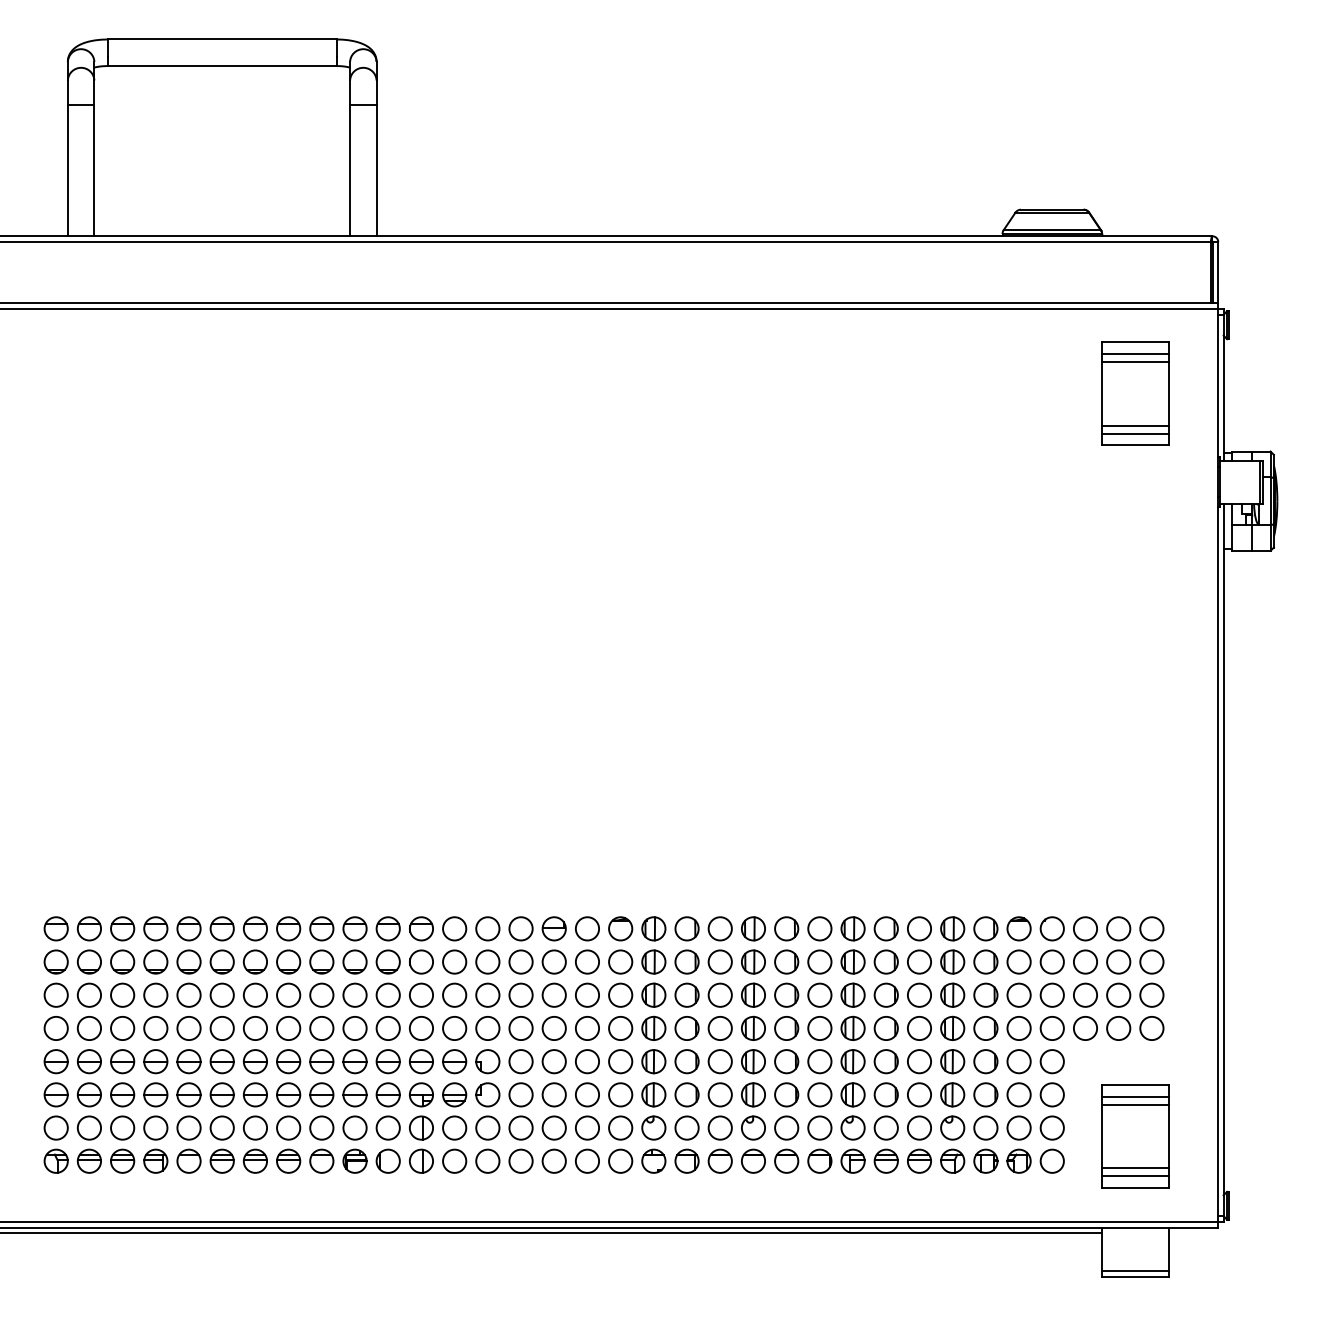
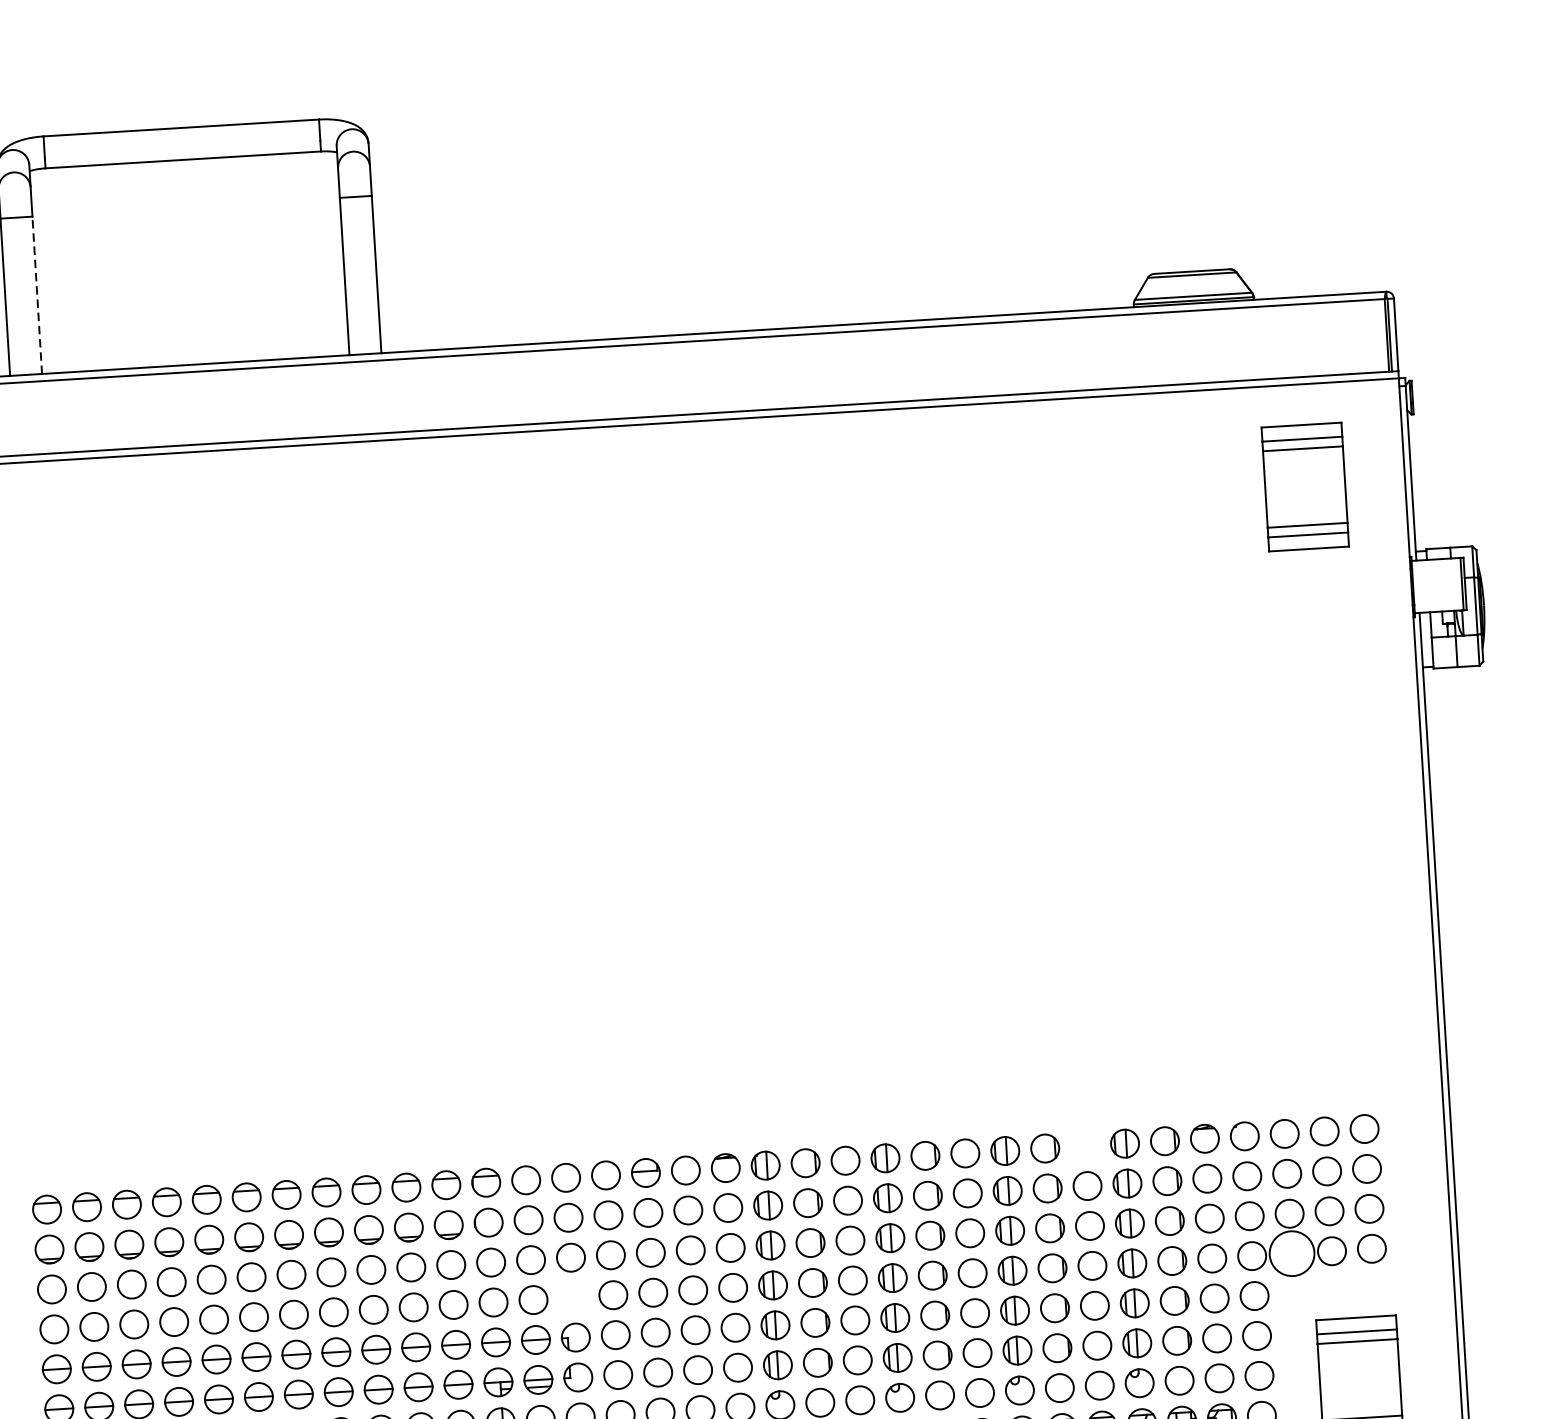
line: (94, 170) -> (37, 294), solid -> dashed
circle: (919, 928) -> (1085, 1145), removed
circle: (487, 1028) -> (573, 1297), removed
circle: (1085, 1028) -> (1292, 1253), size x1.6

